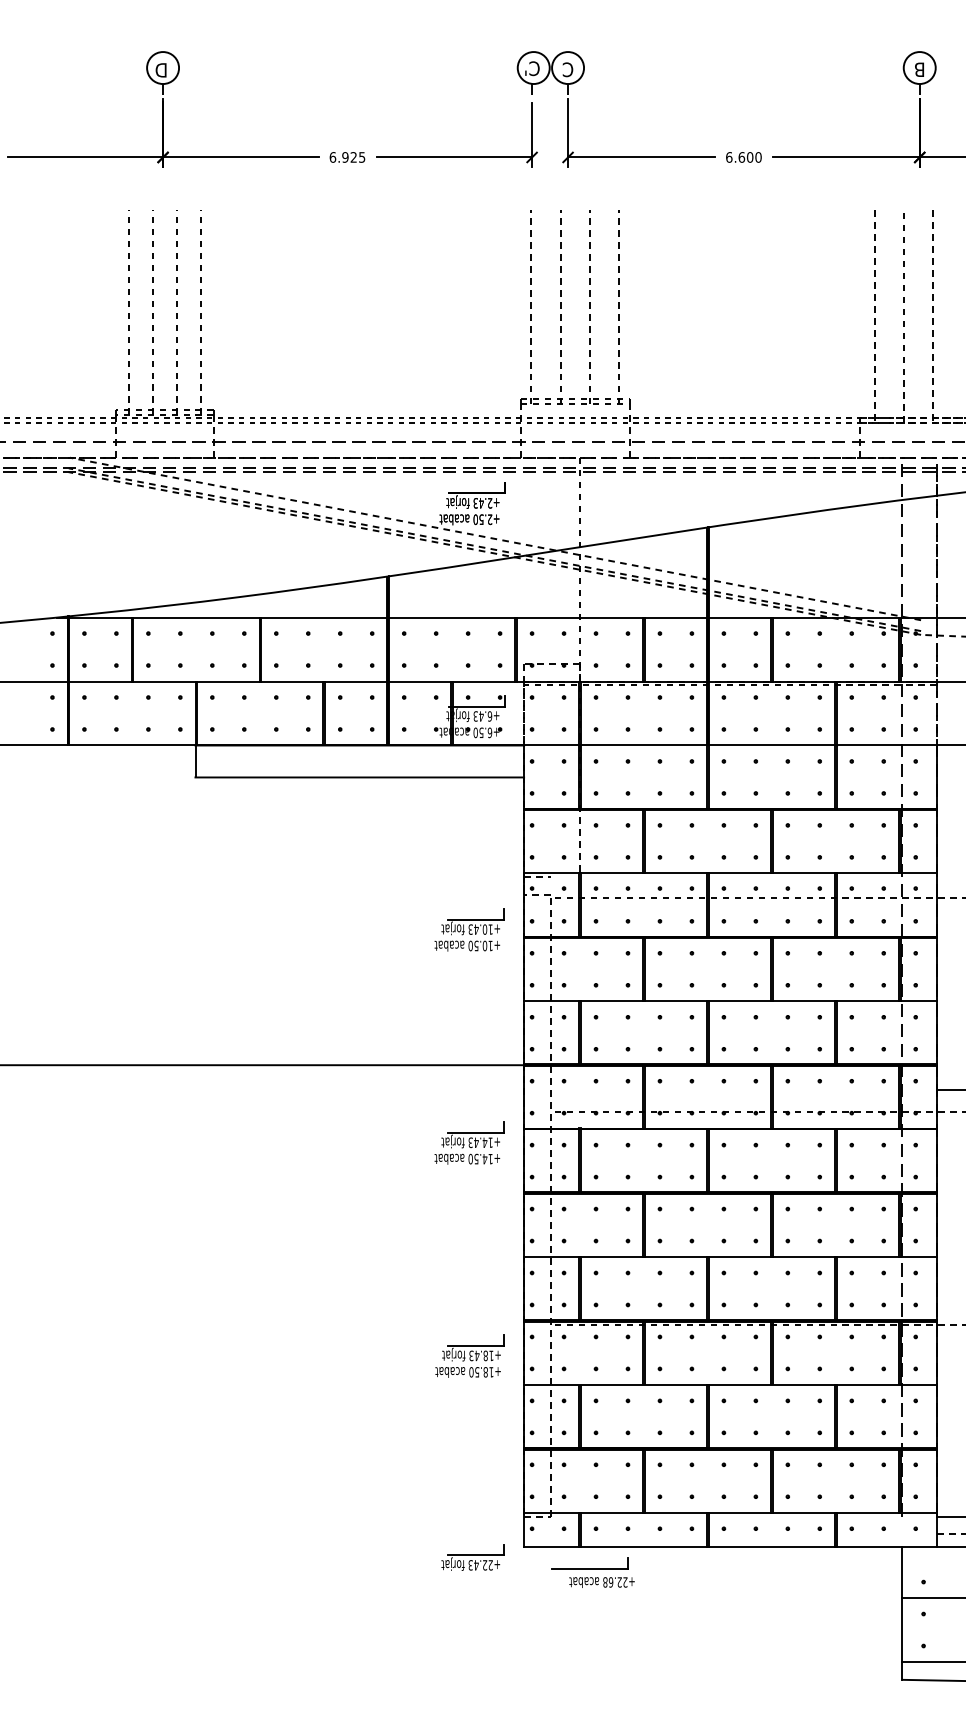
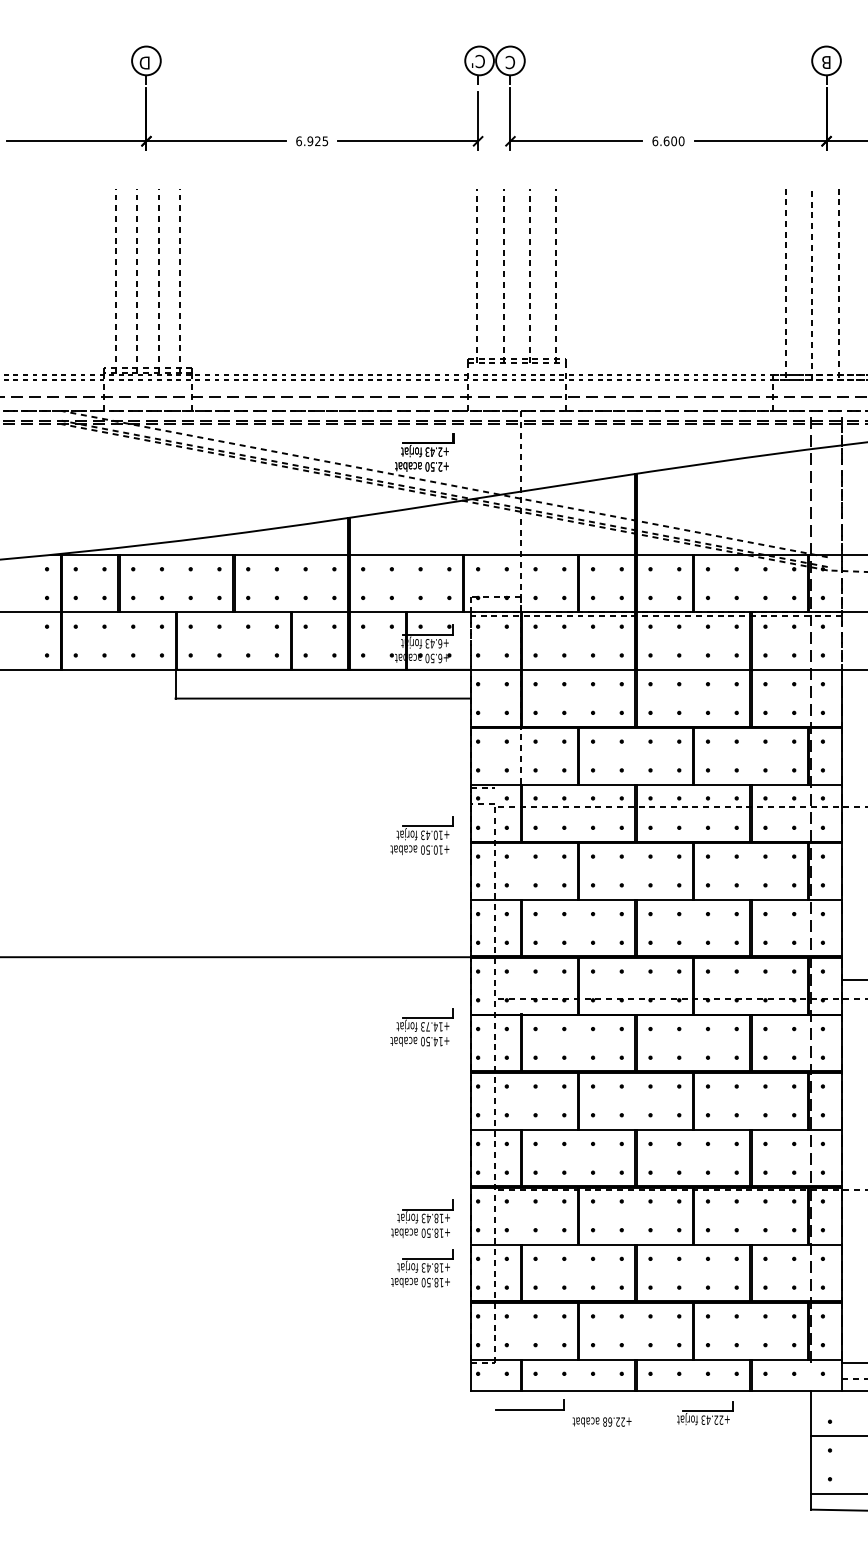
text: (476, 1142) -> (428, 1026), +14.43 -> +14.73
part: (469, 1410) -> (421, 1267), added
part: (472, 1557) -> (704, 1413), moved
text: (601, 1582) -> (601, 1422), moved

